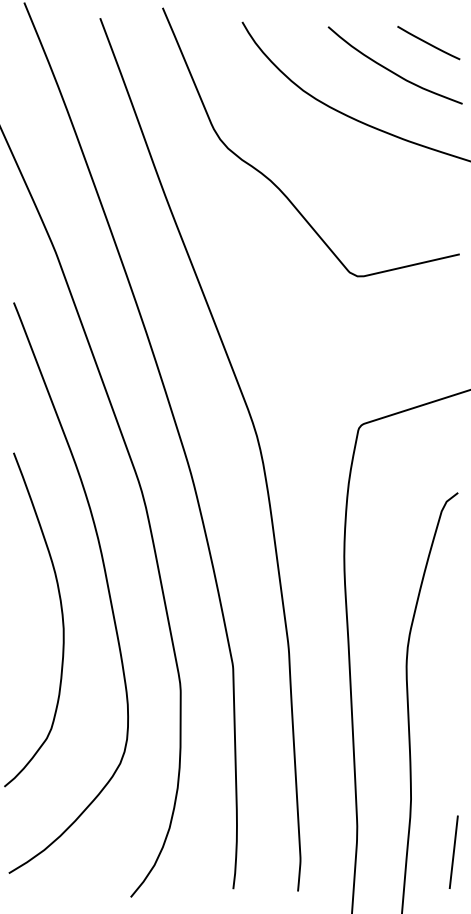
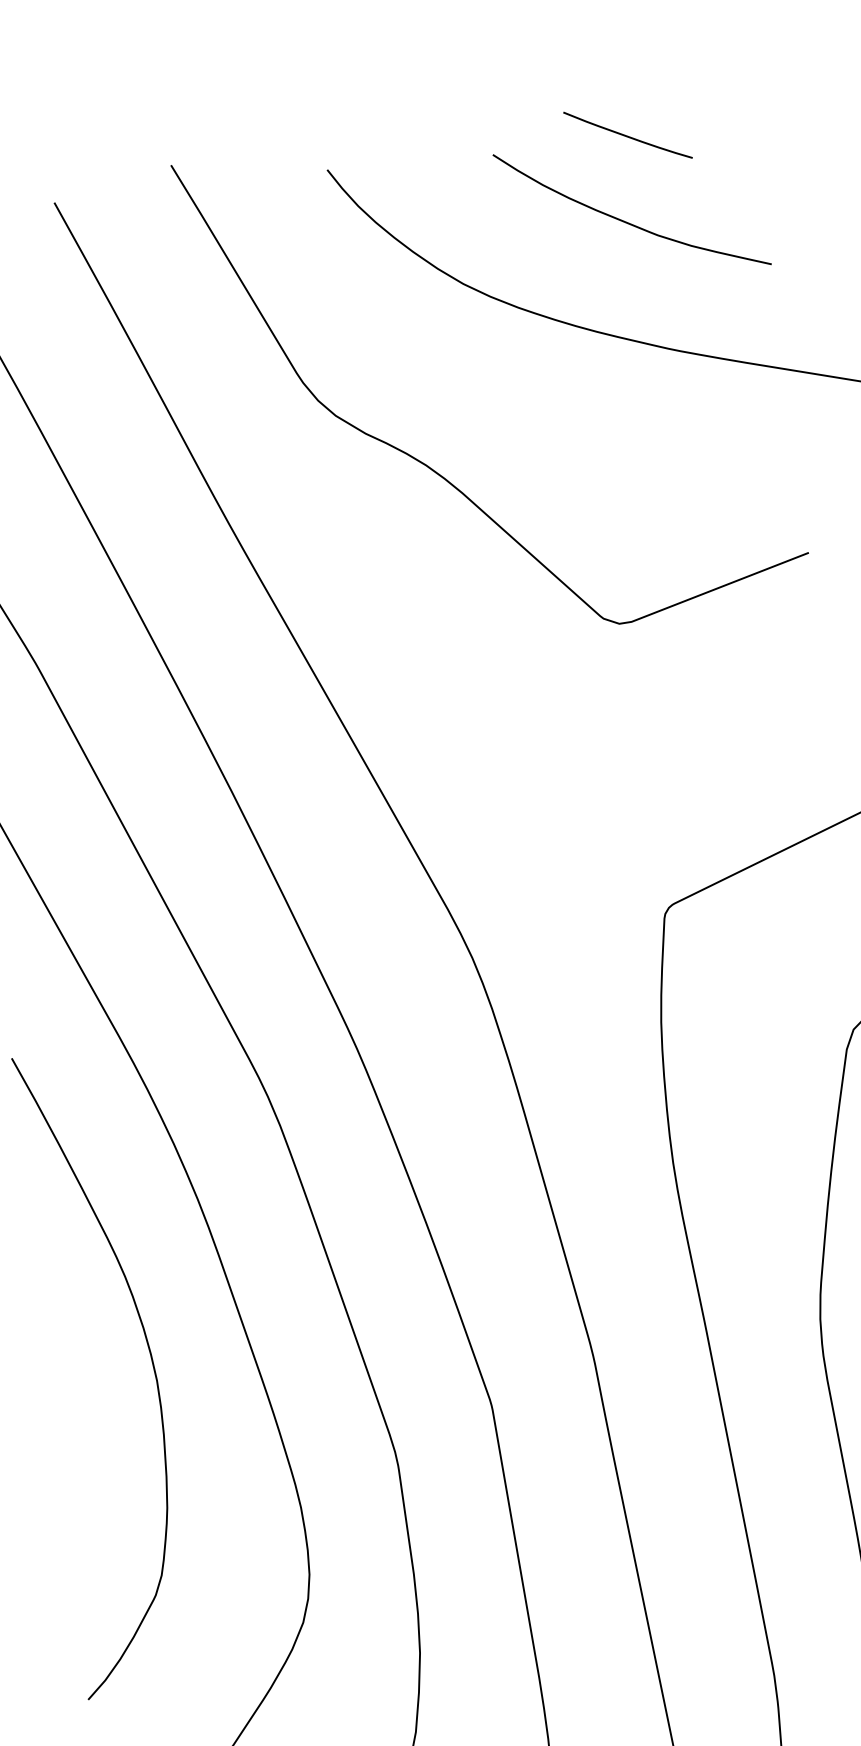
line: (428, 43) -> (627, 136), moved

